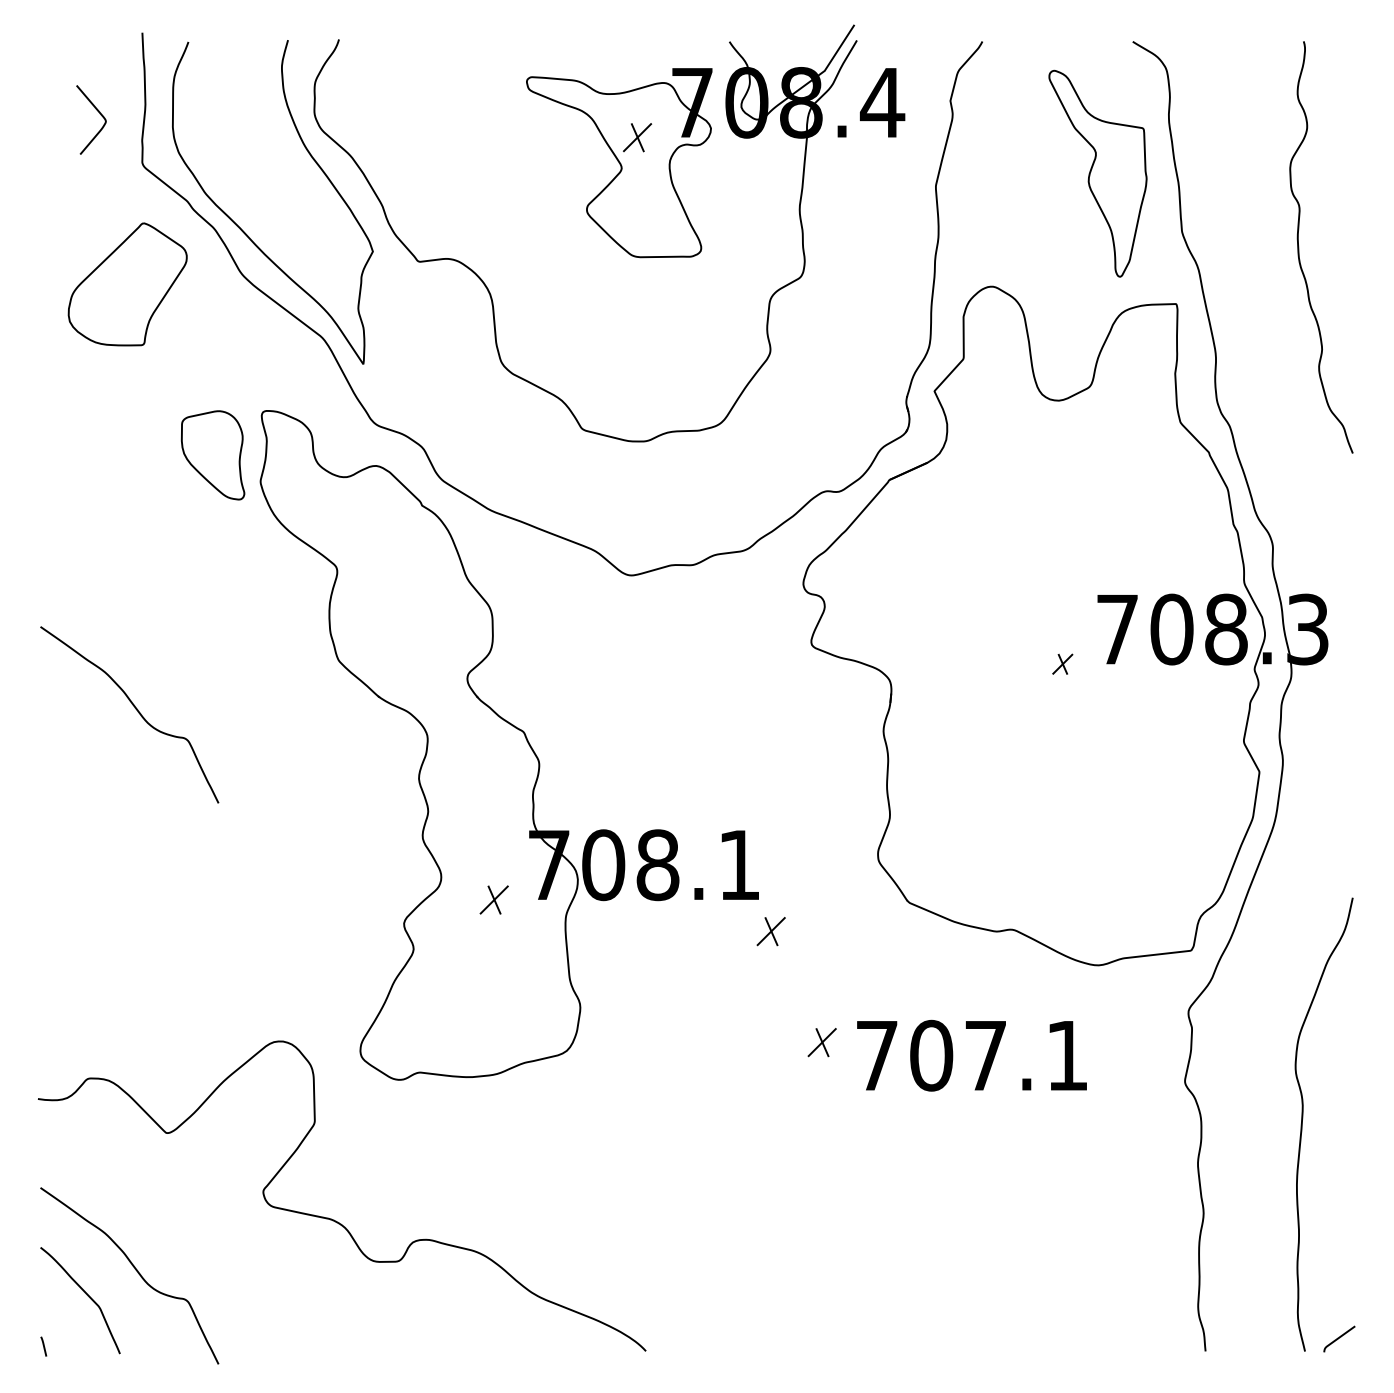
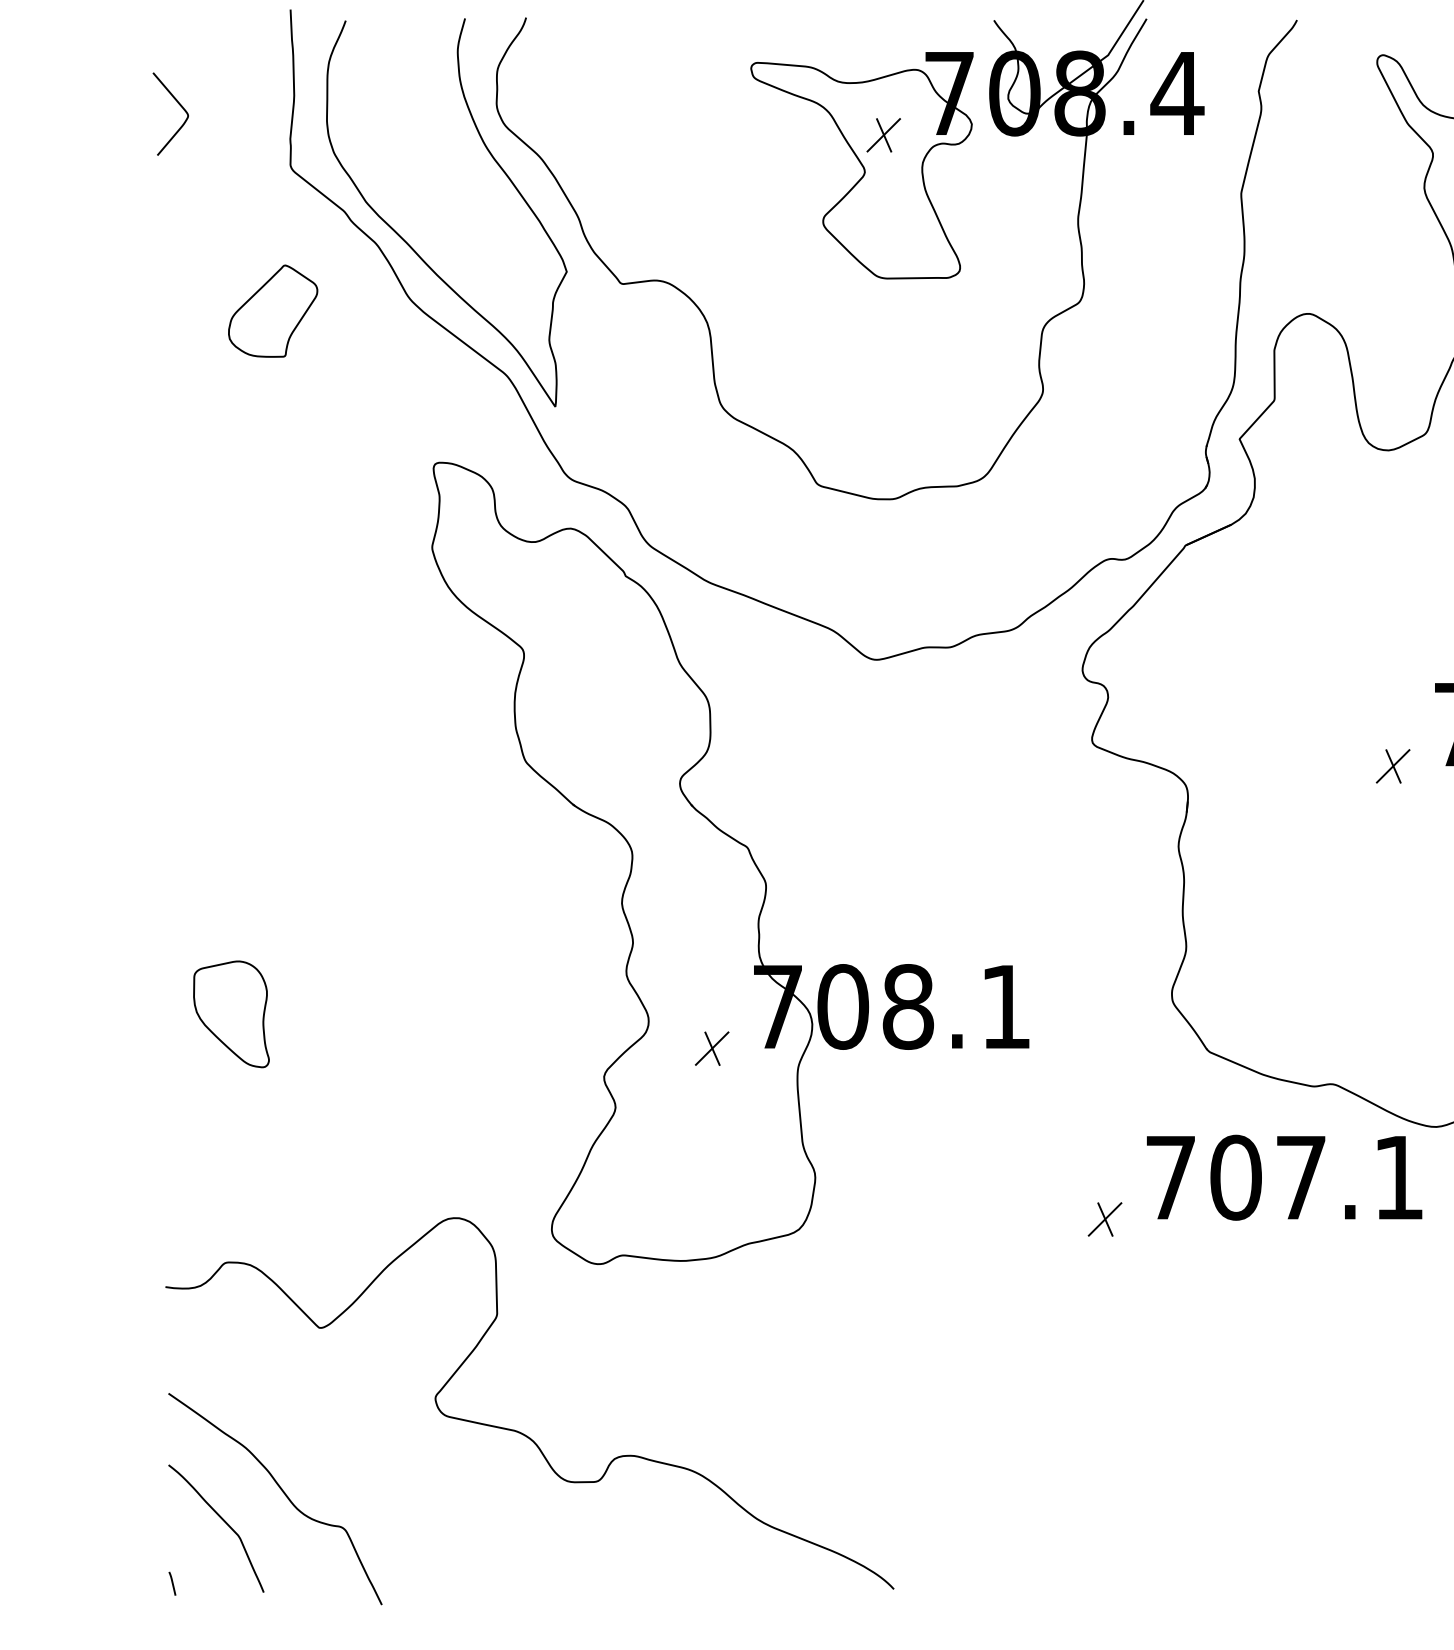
curve: (100, 115) -> (181, 108), moved
part: (127, 284) -> (272, 311), size x0.62
part: (212, 455) -> (230, 1014), moved
part: (1062, 663) -> (1392, 765), size x1.43
curve: (135, 709) -> (282, 820), removed
part: (770, 931) -> (1043, 1086), removed
text: (971, 1055) -> (1283, 1177), moved

